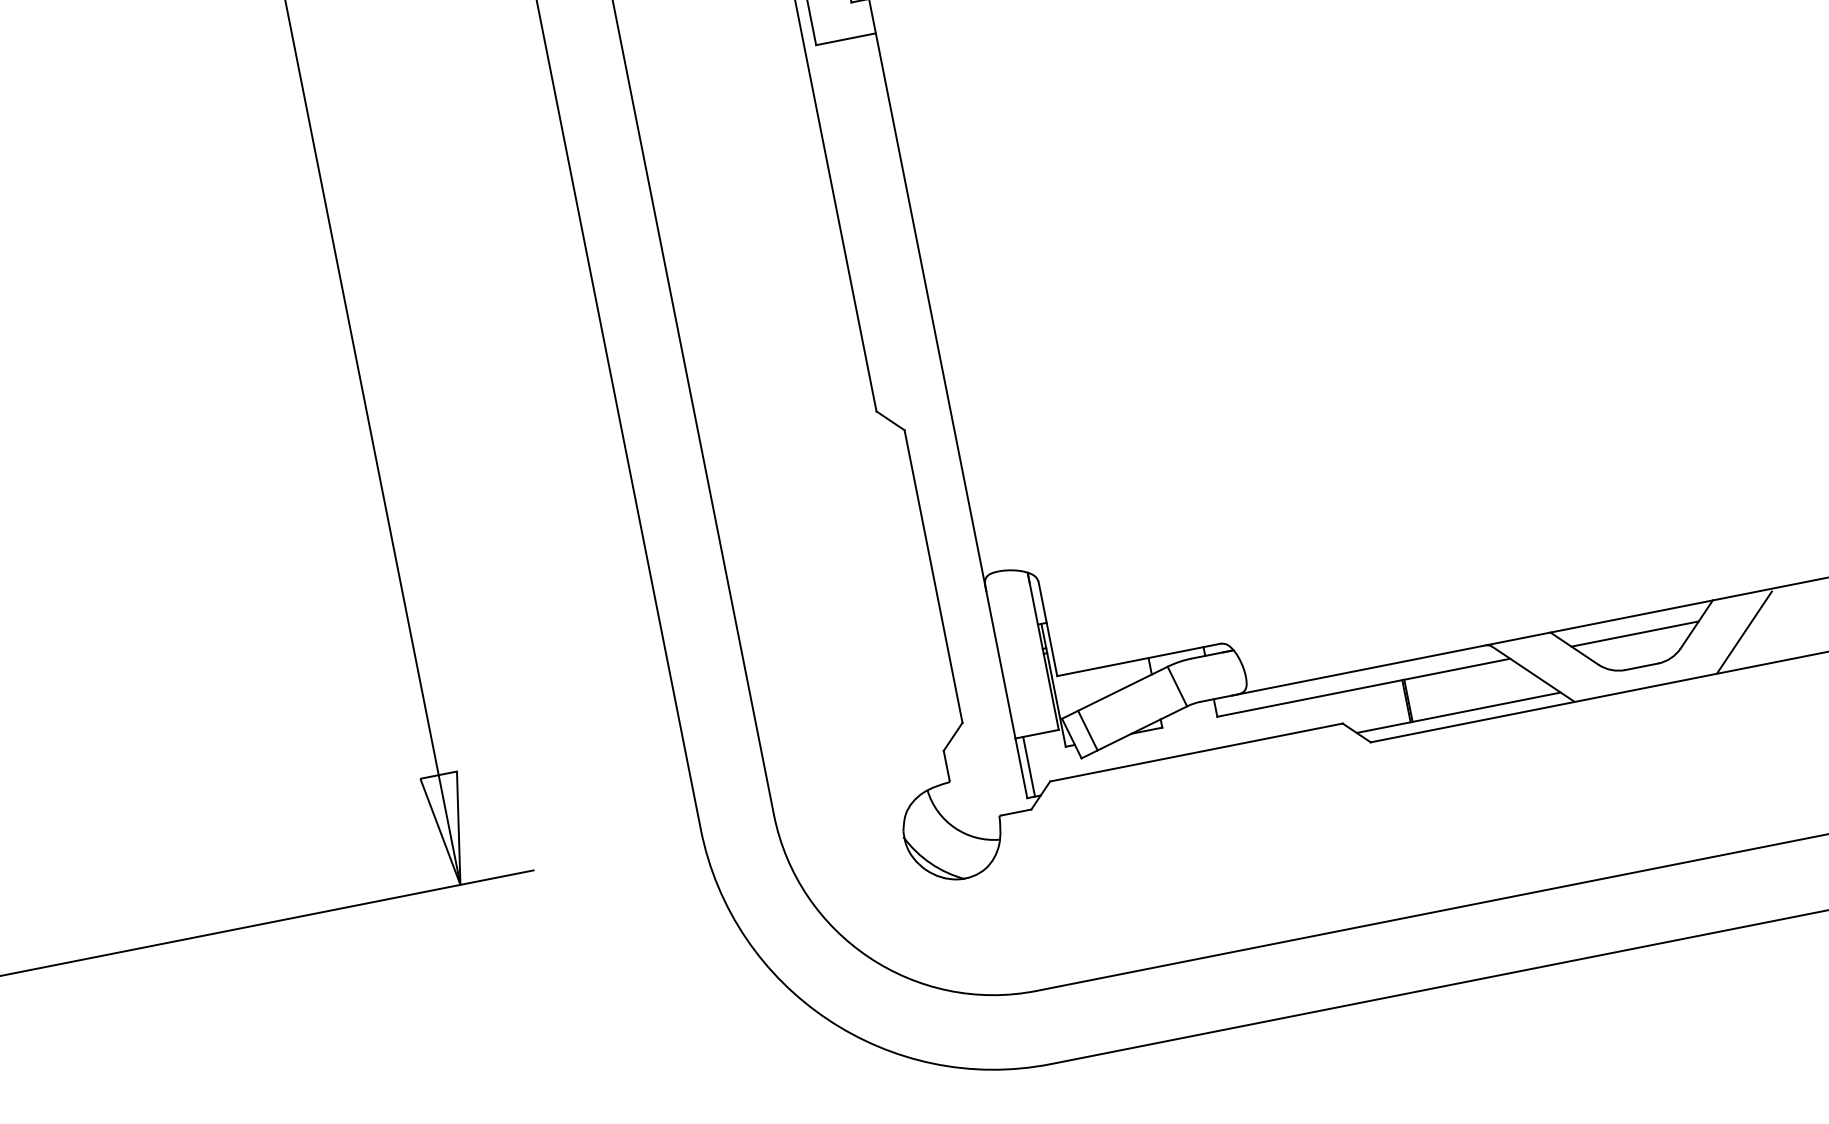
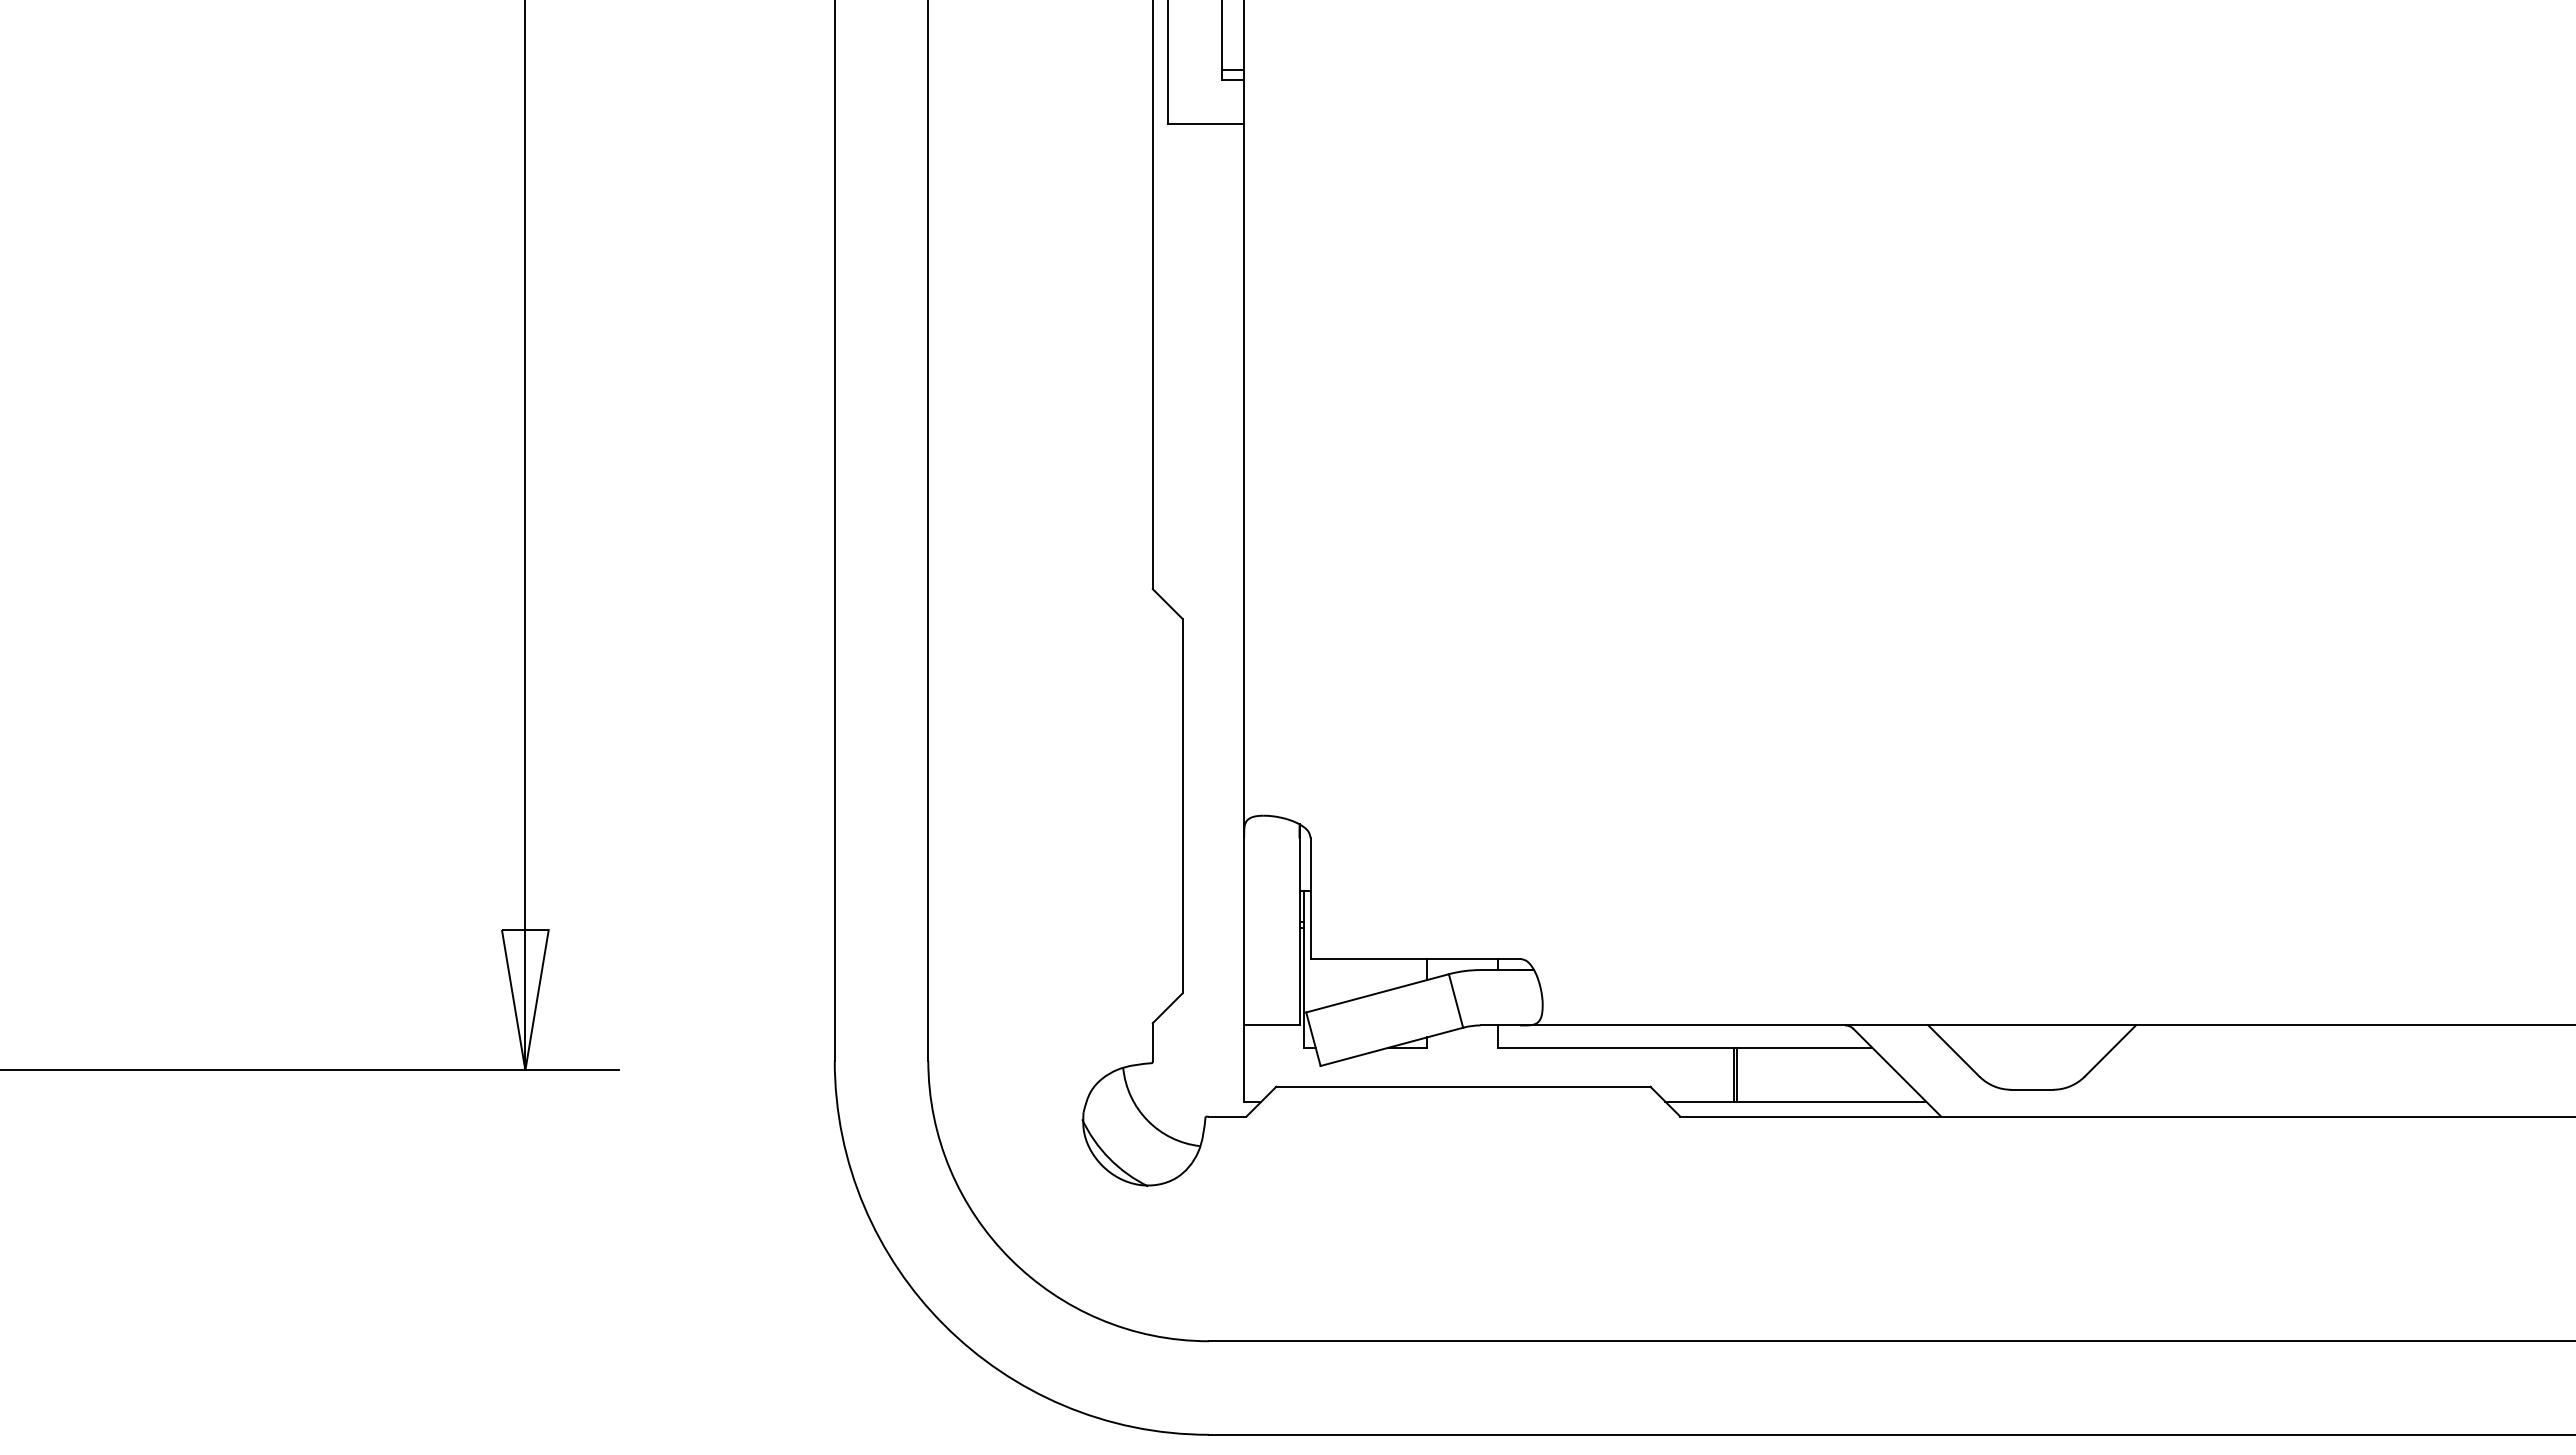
line: (1743, 631) -> (2166, 1071), removed
line: (1634, 633) -> (2031, 1047), removed
line: (1087, 730) -> (1334, 1033), removed
line: (1029, 766) -> (1254, 1063), removed

